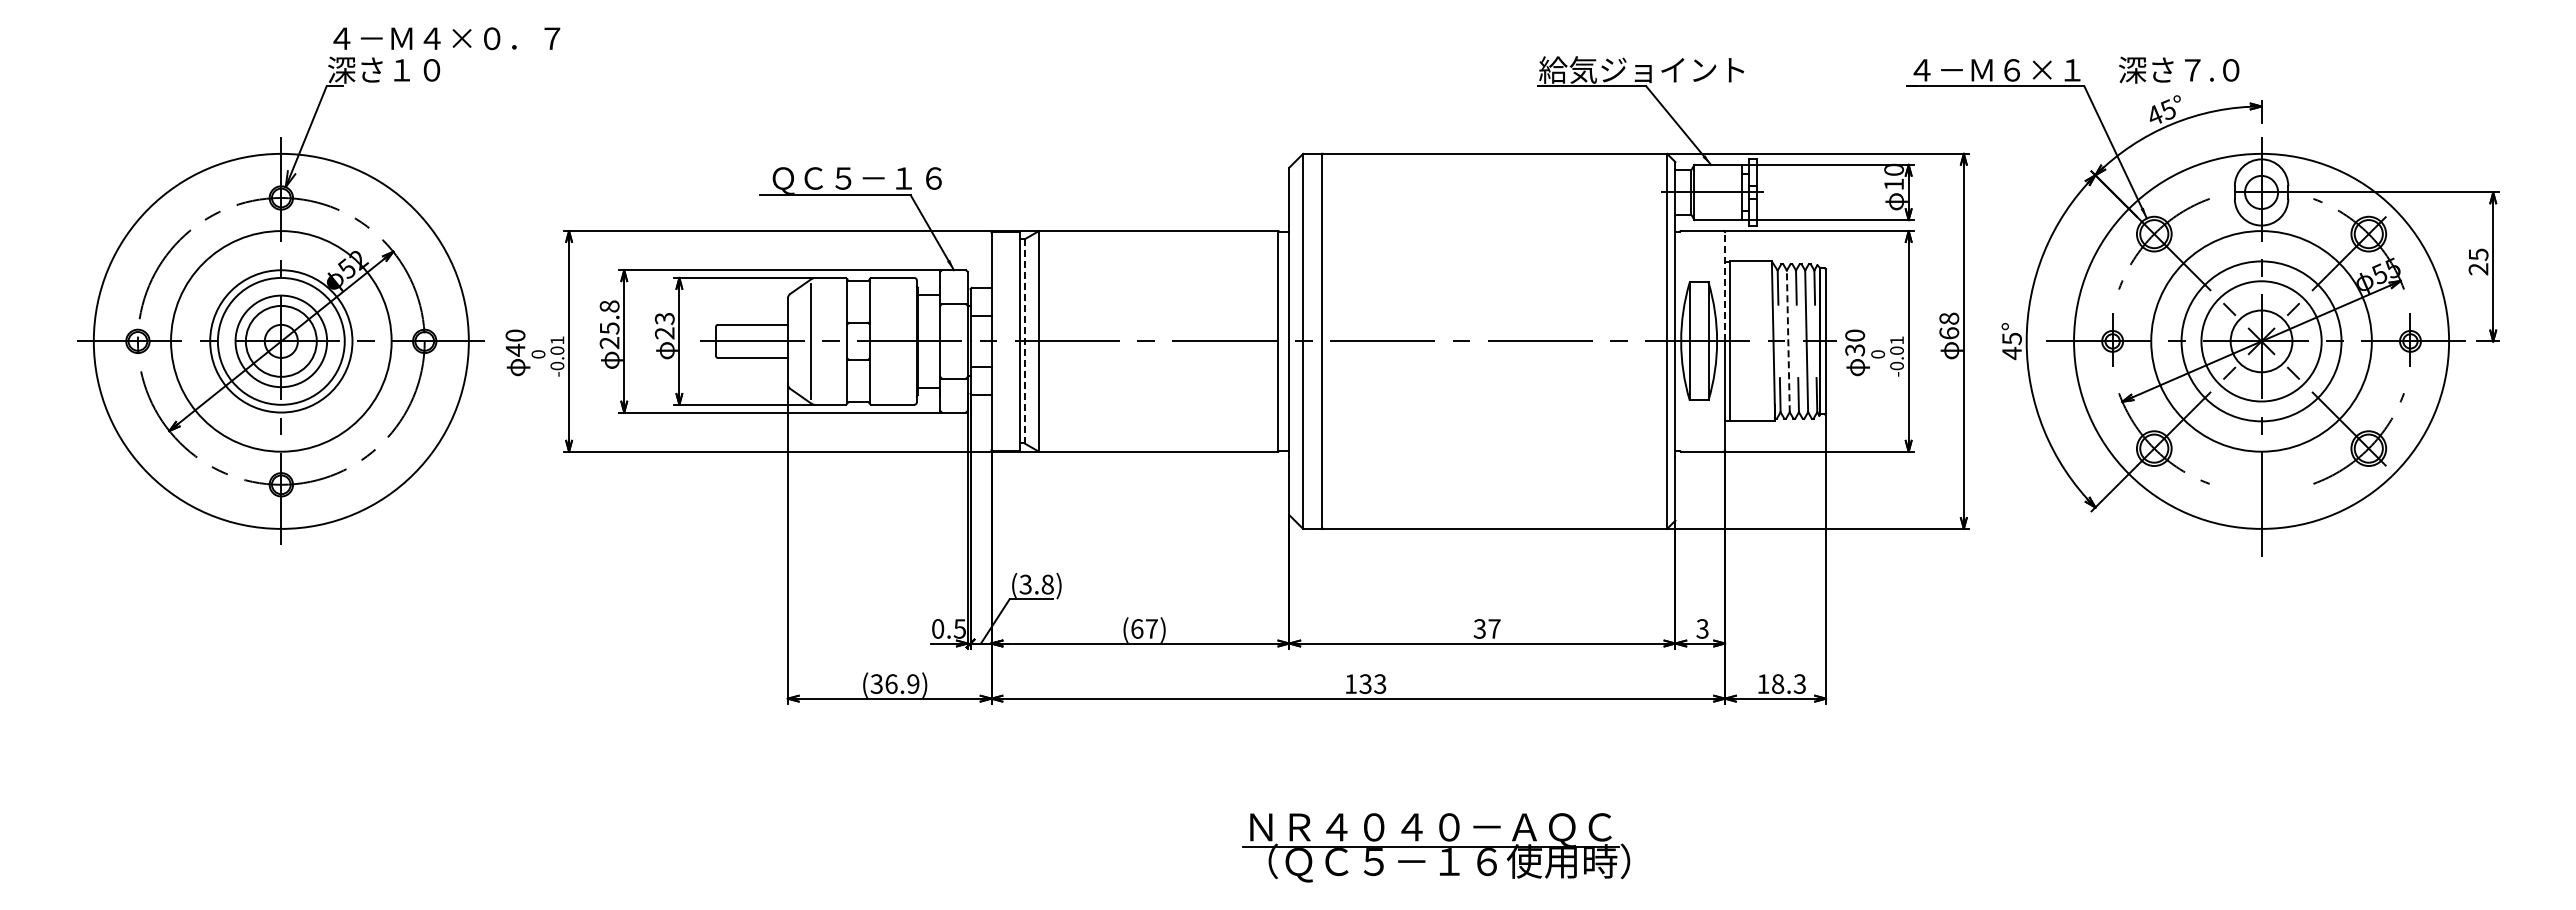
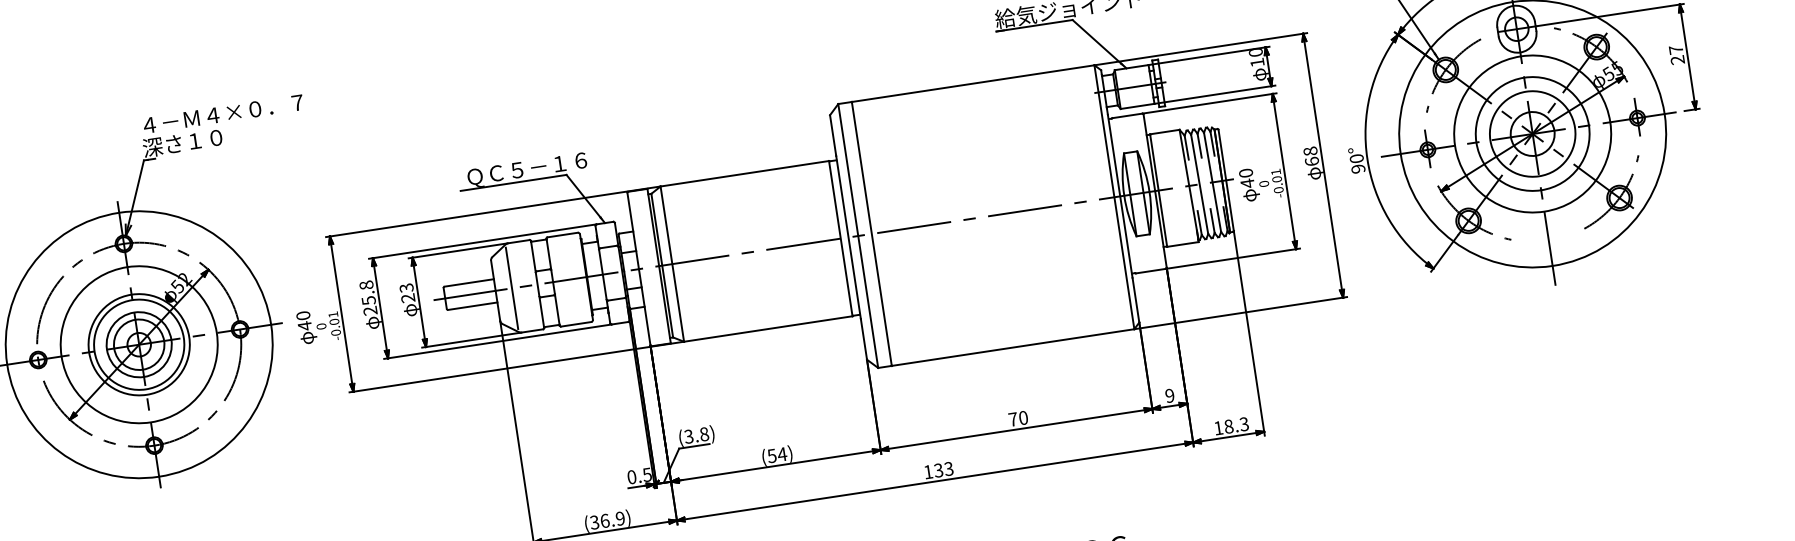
text: (2478, 254) -> (1676, 49), 25 -> 27
line: (1725, 286) -> (1149, 152), dashed -> solid
line: (1024, 341) -> (662, 265), dashed -> solid
line: (1788, 341) -> (1199, 184), dashed -> solid
text: (2011, 346) -> (1357, 164), 45° -> 90°
text: (1855, 349) -> (1247, 182), 30 -> 40
text: (1144, 628) -> (777, 454), (67) -> (54)
text: (1486, 628) -> (1017, 418), 37 -> 70
text: (1702, 628) -> (1169, 395), 3 -> 9

